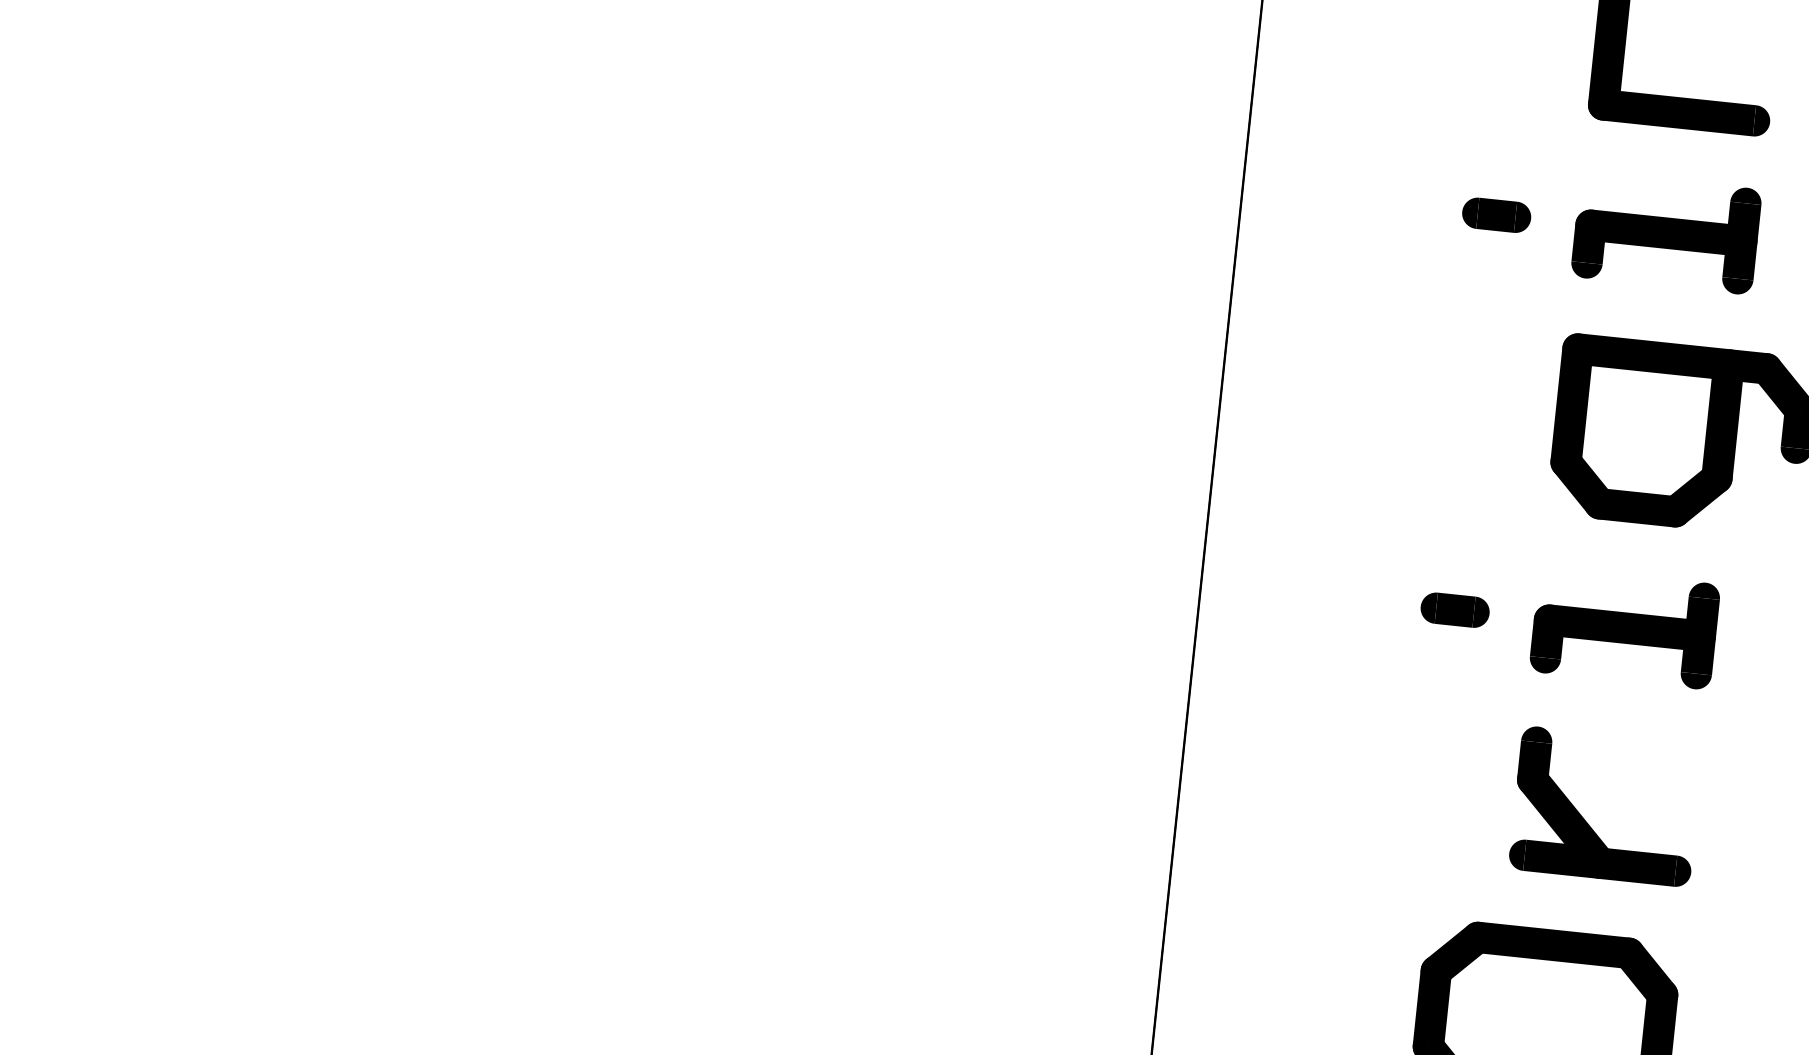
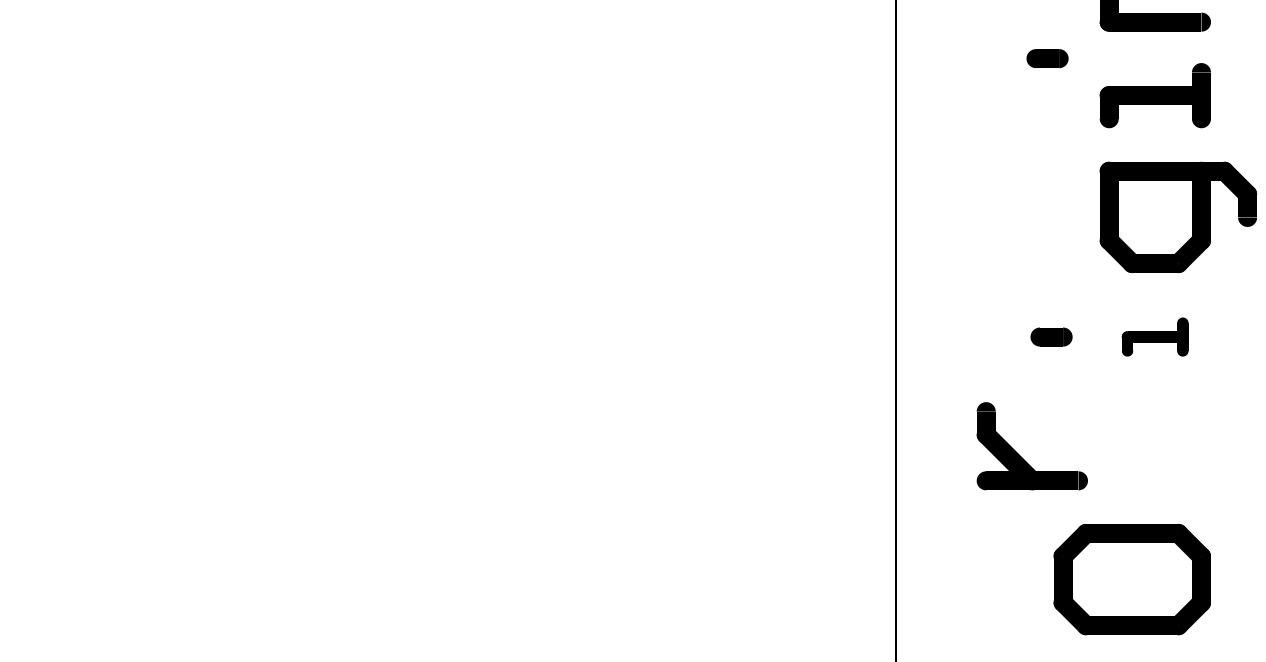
part: (1496, 215) -> (1047, 58), moved
part: (1623, 626) -> (1154, 336), size x0.6
part: (1586, 821) -> (1021, 456), moved

